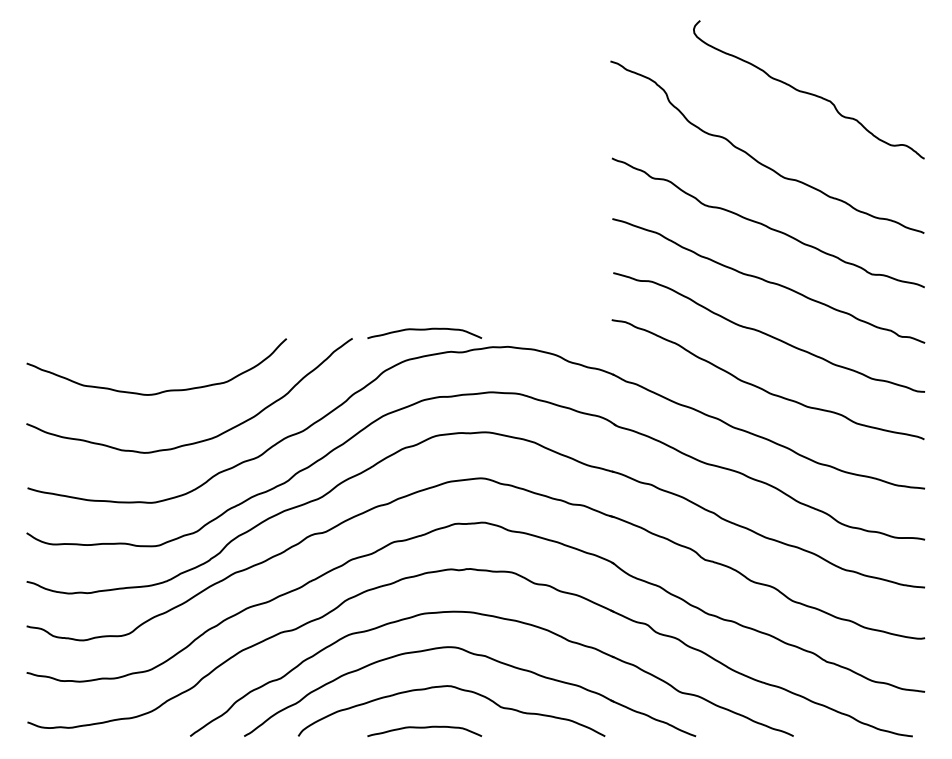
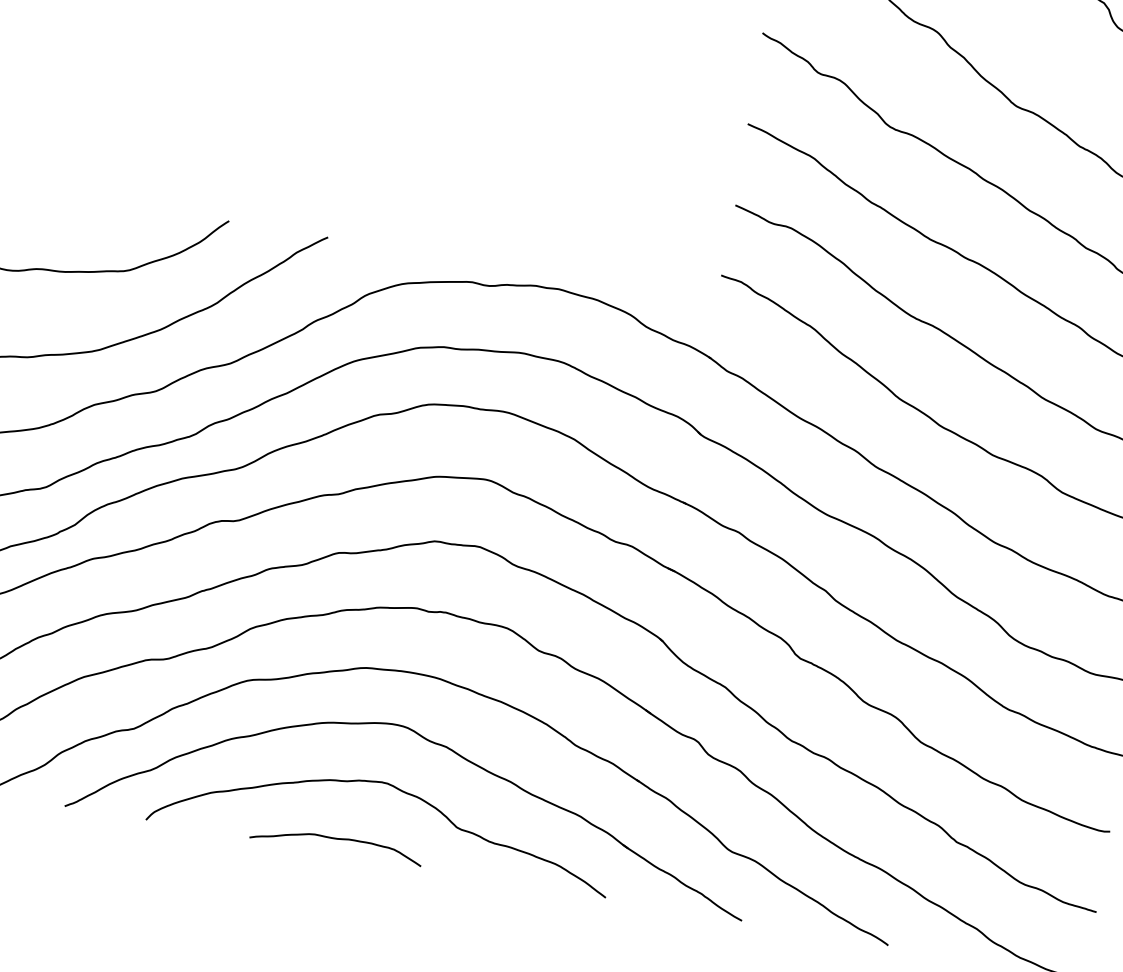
curve: (424, 330) -> (437, 243), removed

